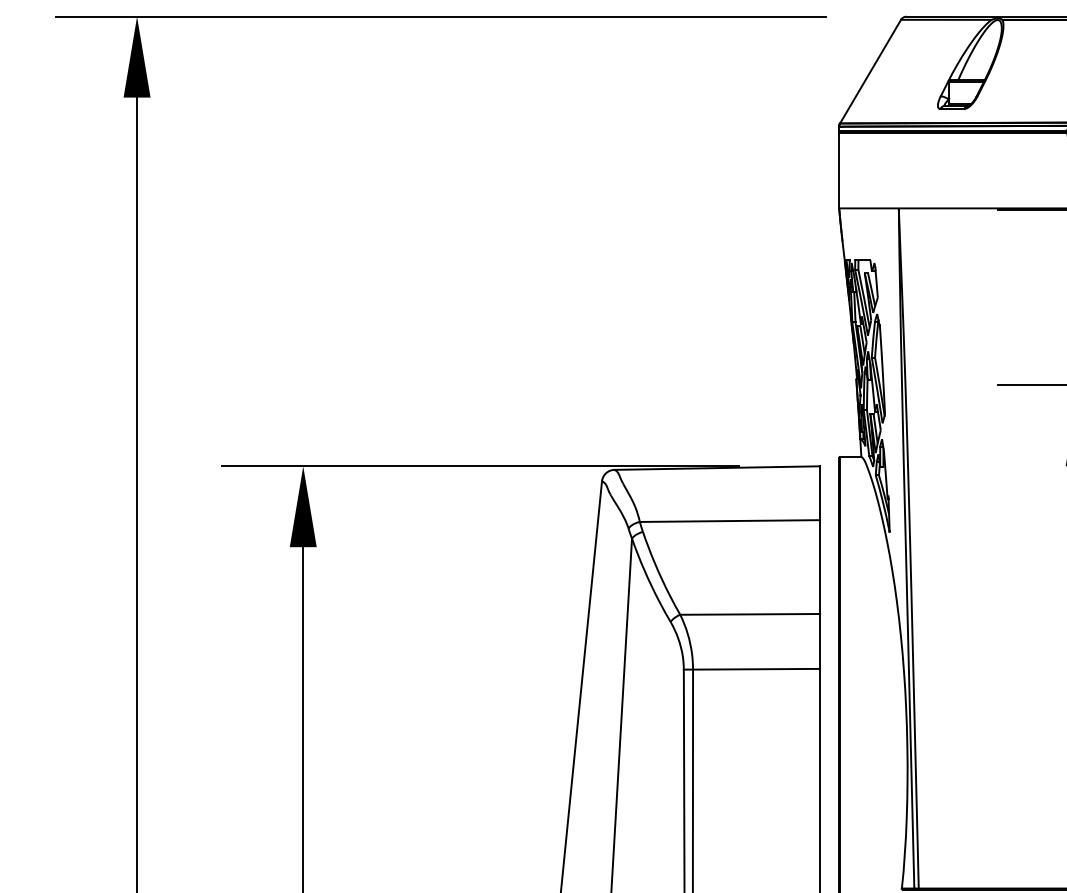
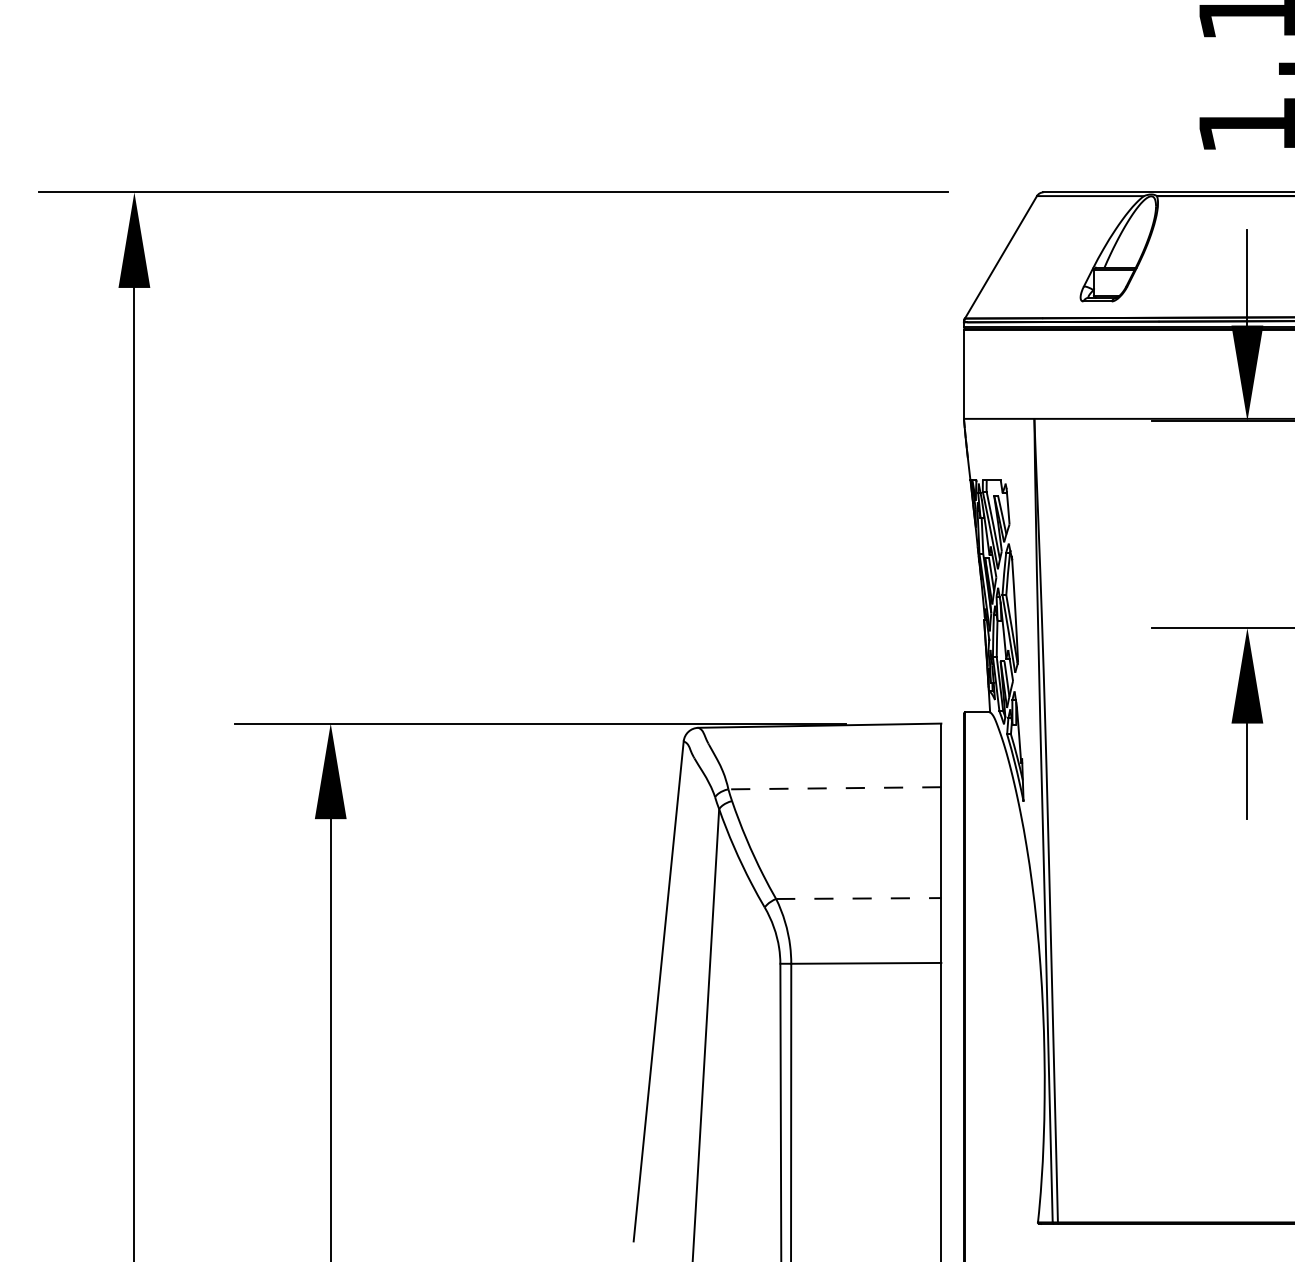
line: (729, 521) -> (834, 788), solid -> dashed
line: (749, 614) -> (858, 898), solid -> dashed

